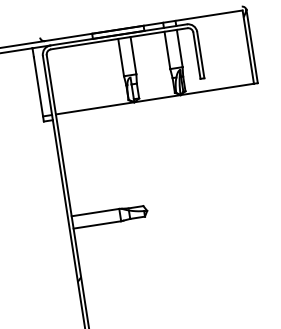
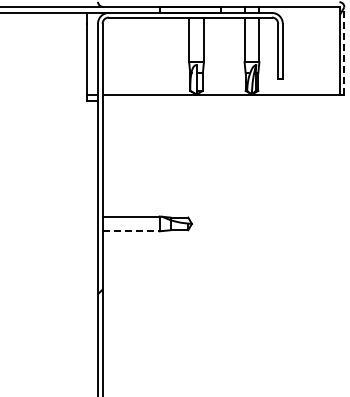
line: (252, 46) -> (344, 50), solid -> dashed
line: (97, 225) -> (131, 231), solid -> dashed

